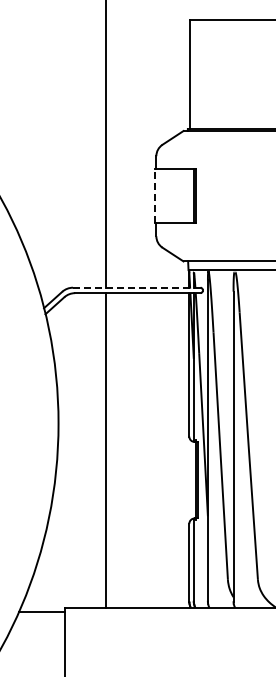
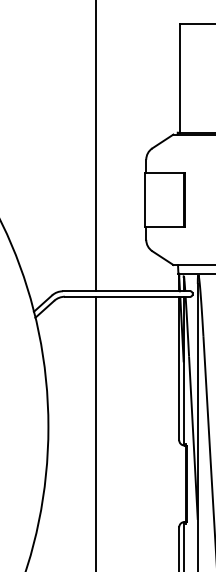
line: (155, 195) -> (145, 199), dashed -> solid
line: (136, 287) -> (126, 291), dashed -> solid

